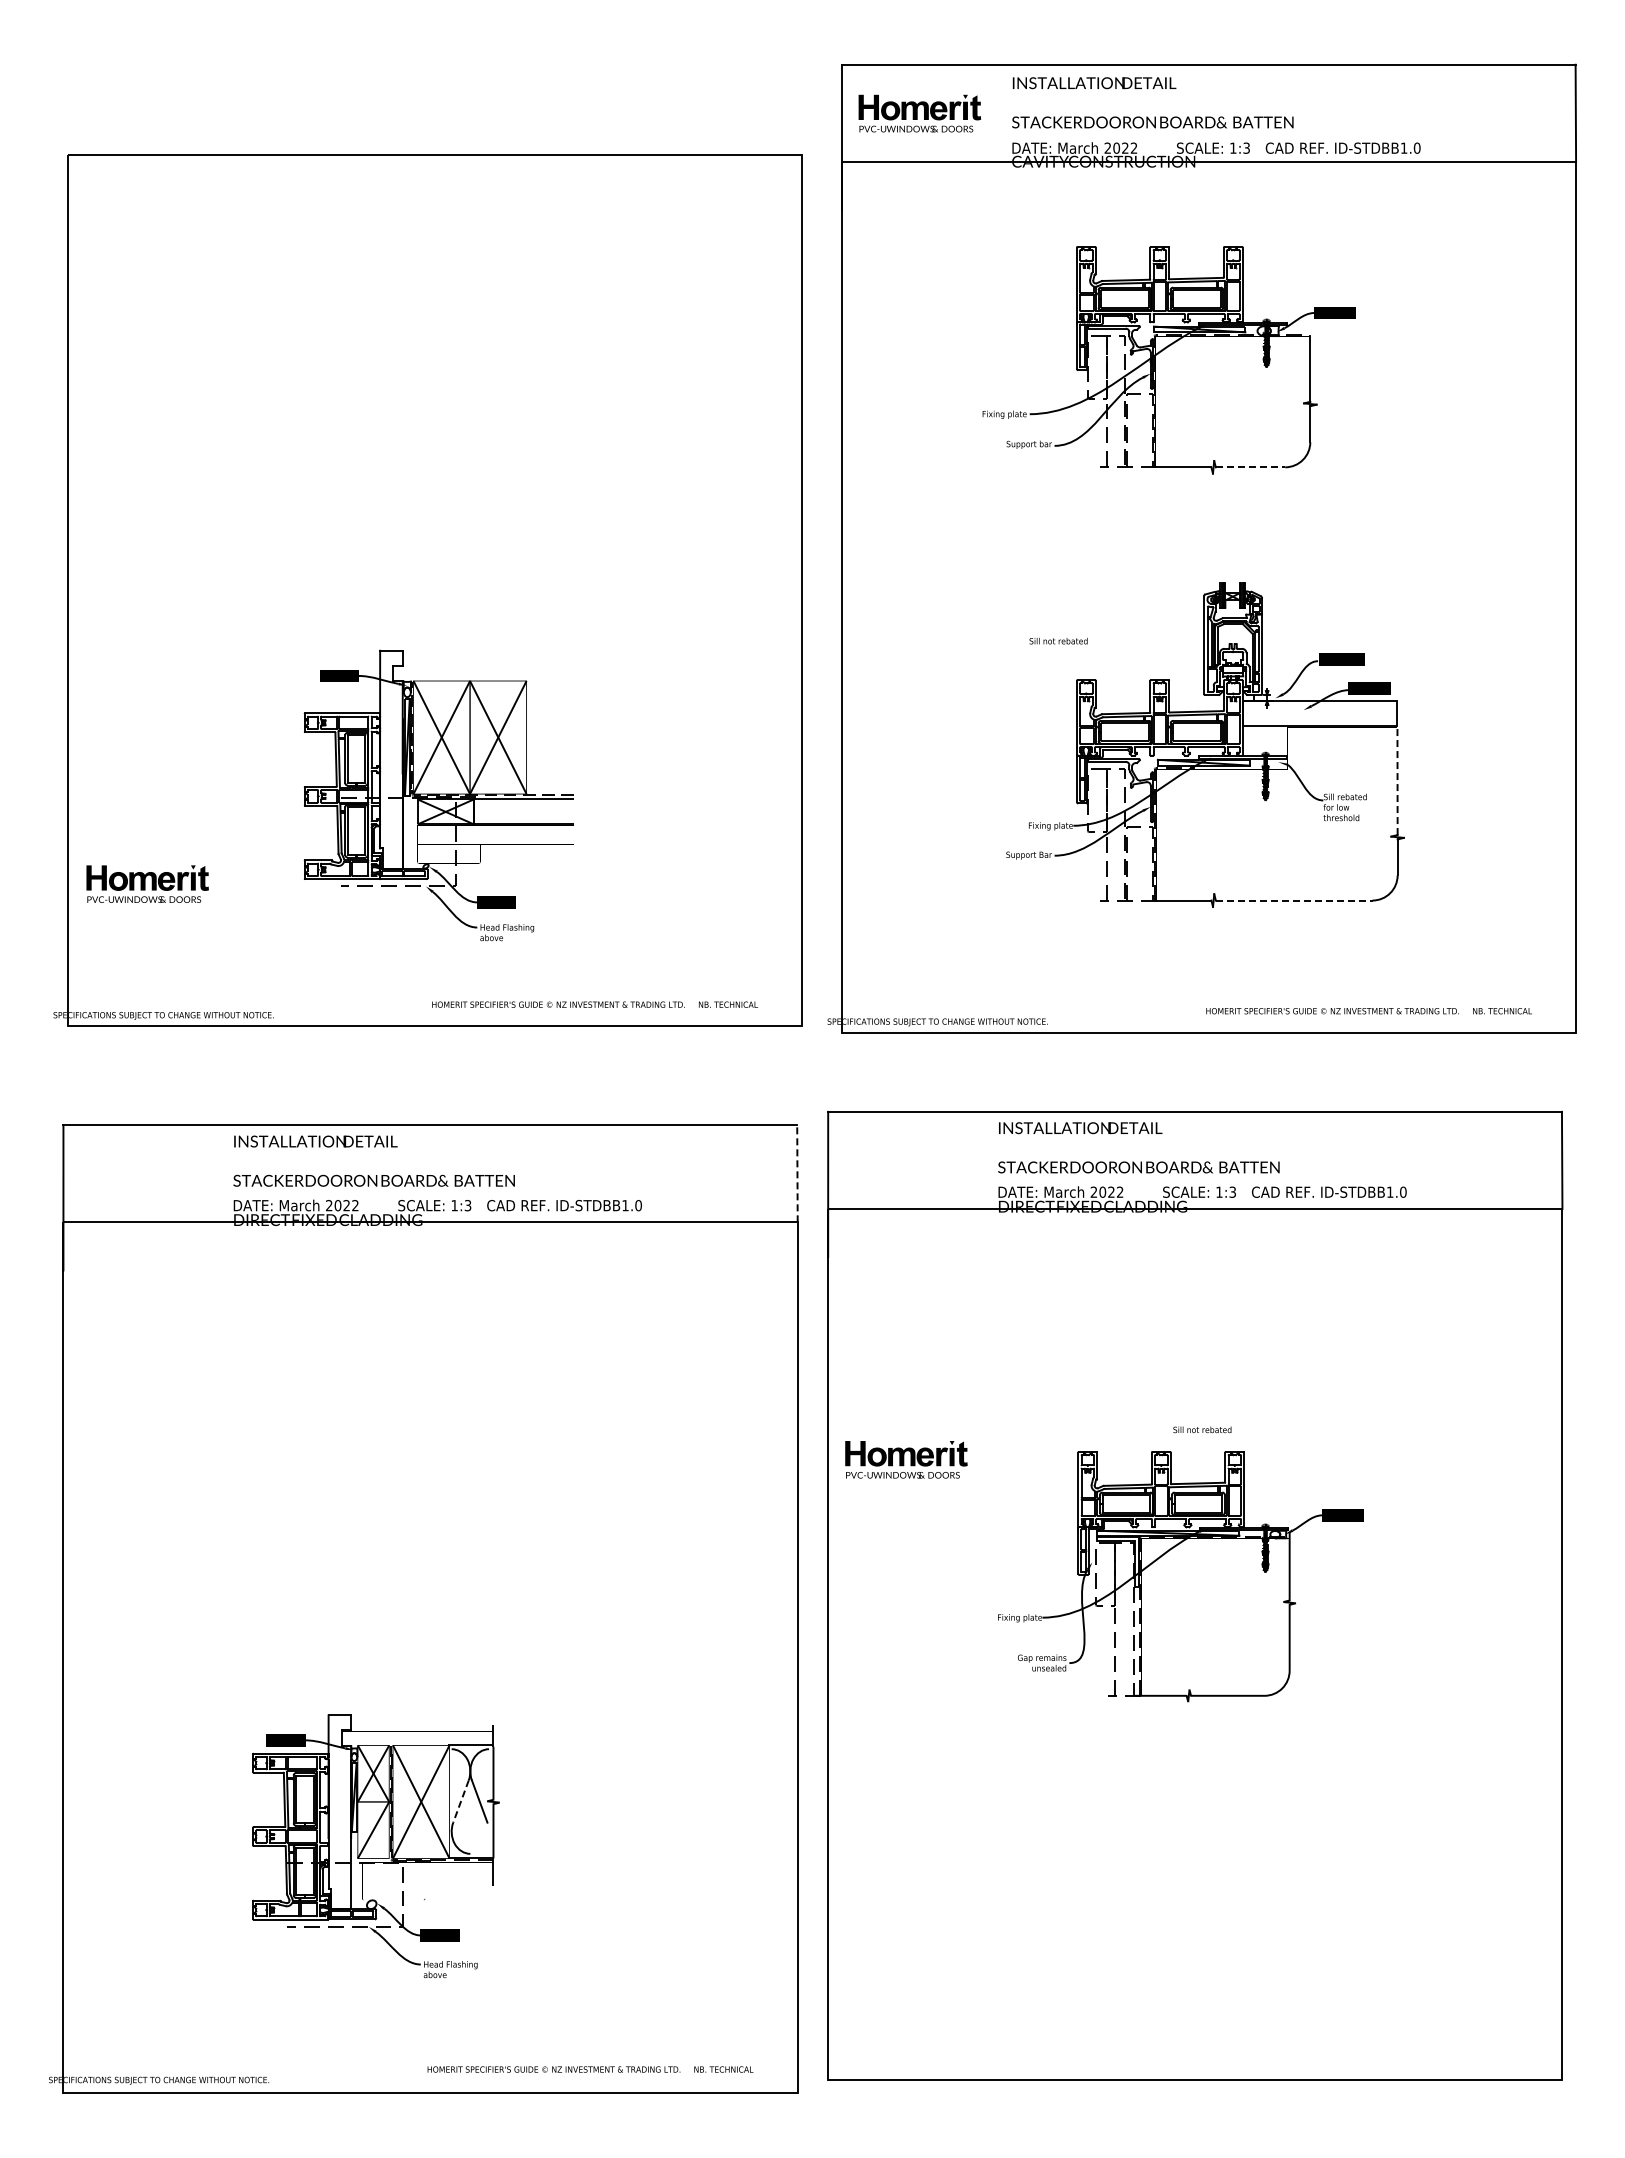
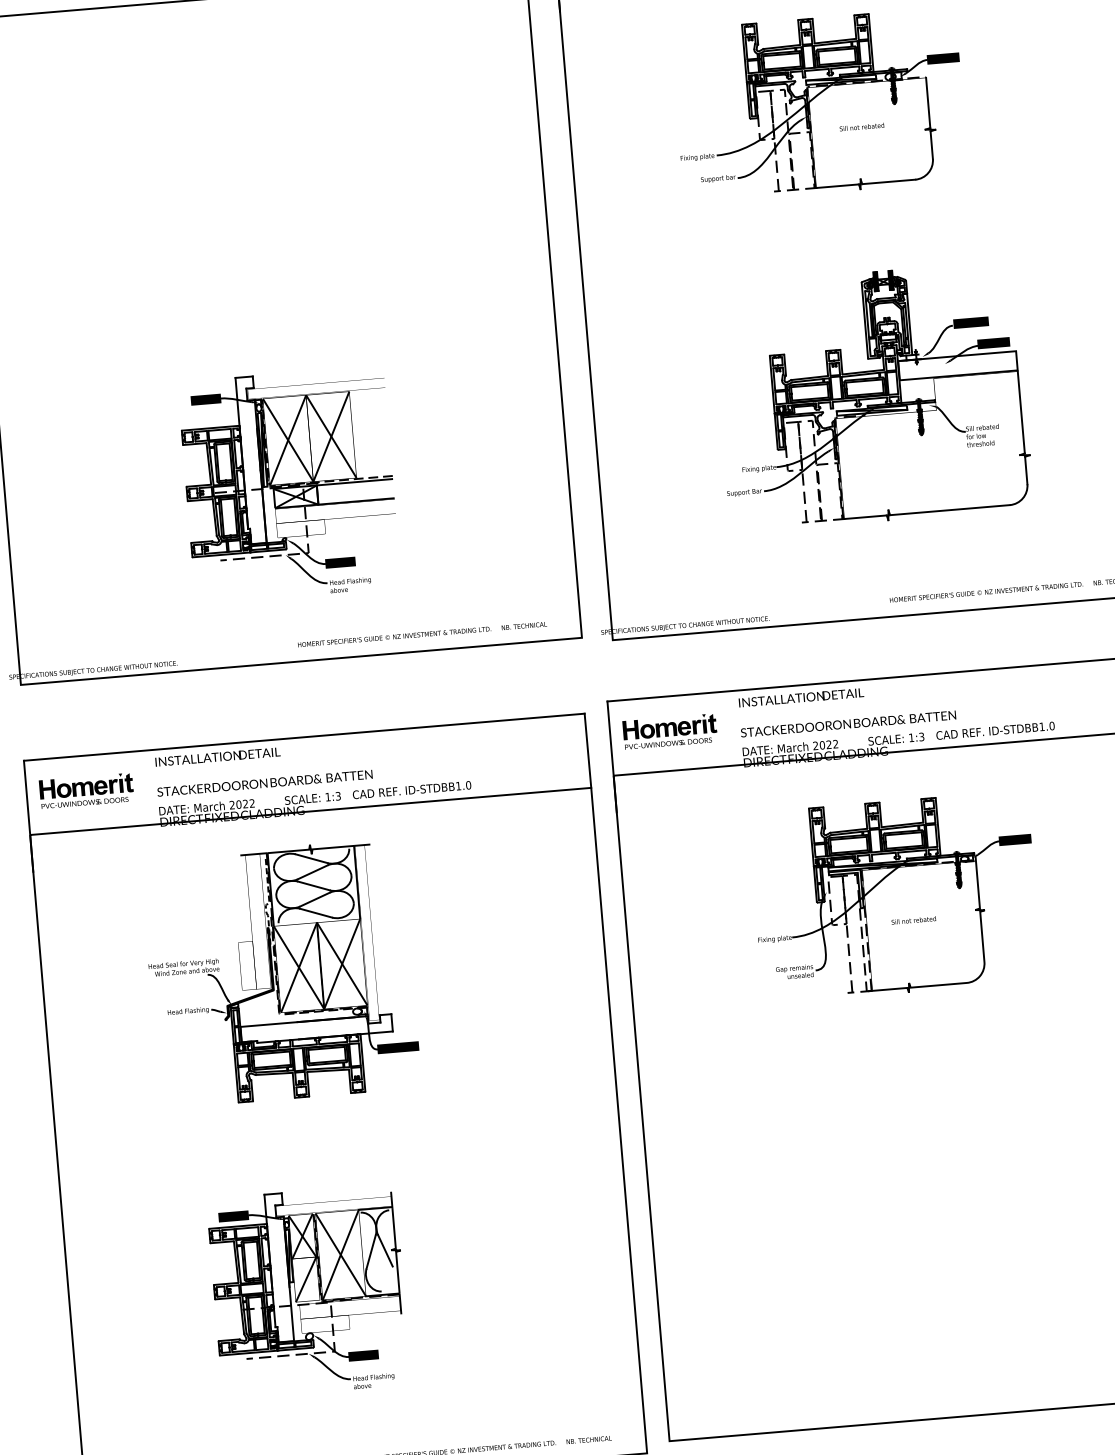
line: (1250, 467) -> (888, 182), dashed -> solid
text: (1058, 641) -> (861, 127), moved
line: (1397, 781) -> (1021, 412), dashed -> solid
part: (147, 883) -> (86, 790), moved
line: (1294, 900) -> (950, 510), dashed -> solid
line: (797, 1173) -> (587, 750), dashed -> solid
part: (374, 1429) -> (281, 973), added
part: (906, 1459) -> (670, 731), moved
part: (1180, 1576) -> (894, 897), moved
line: (461, 1801) -> (371, 1252), dashed -> solid

